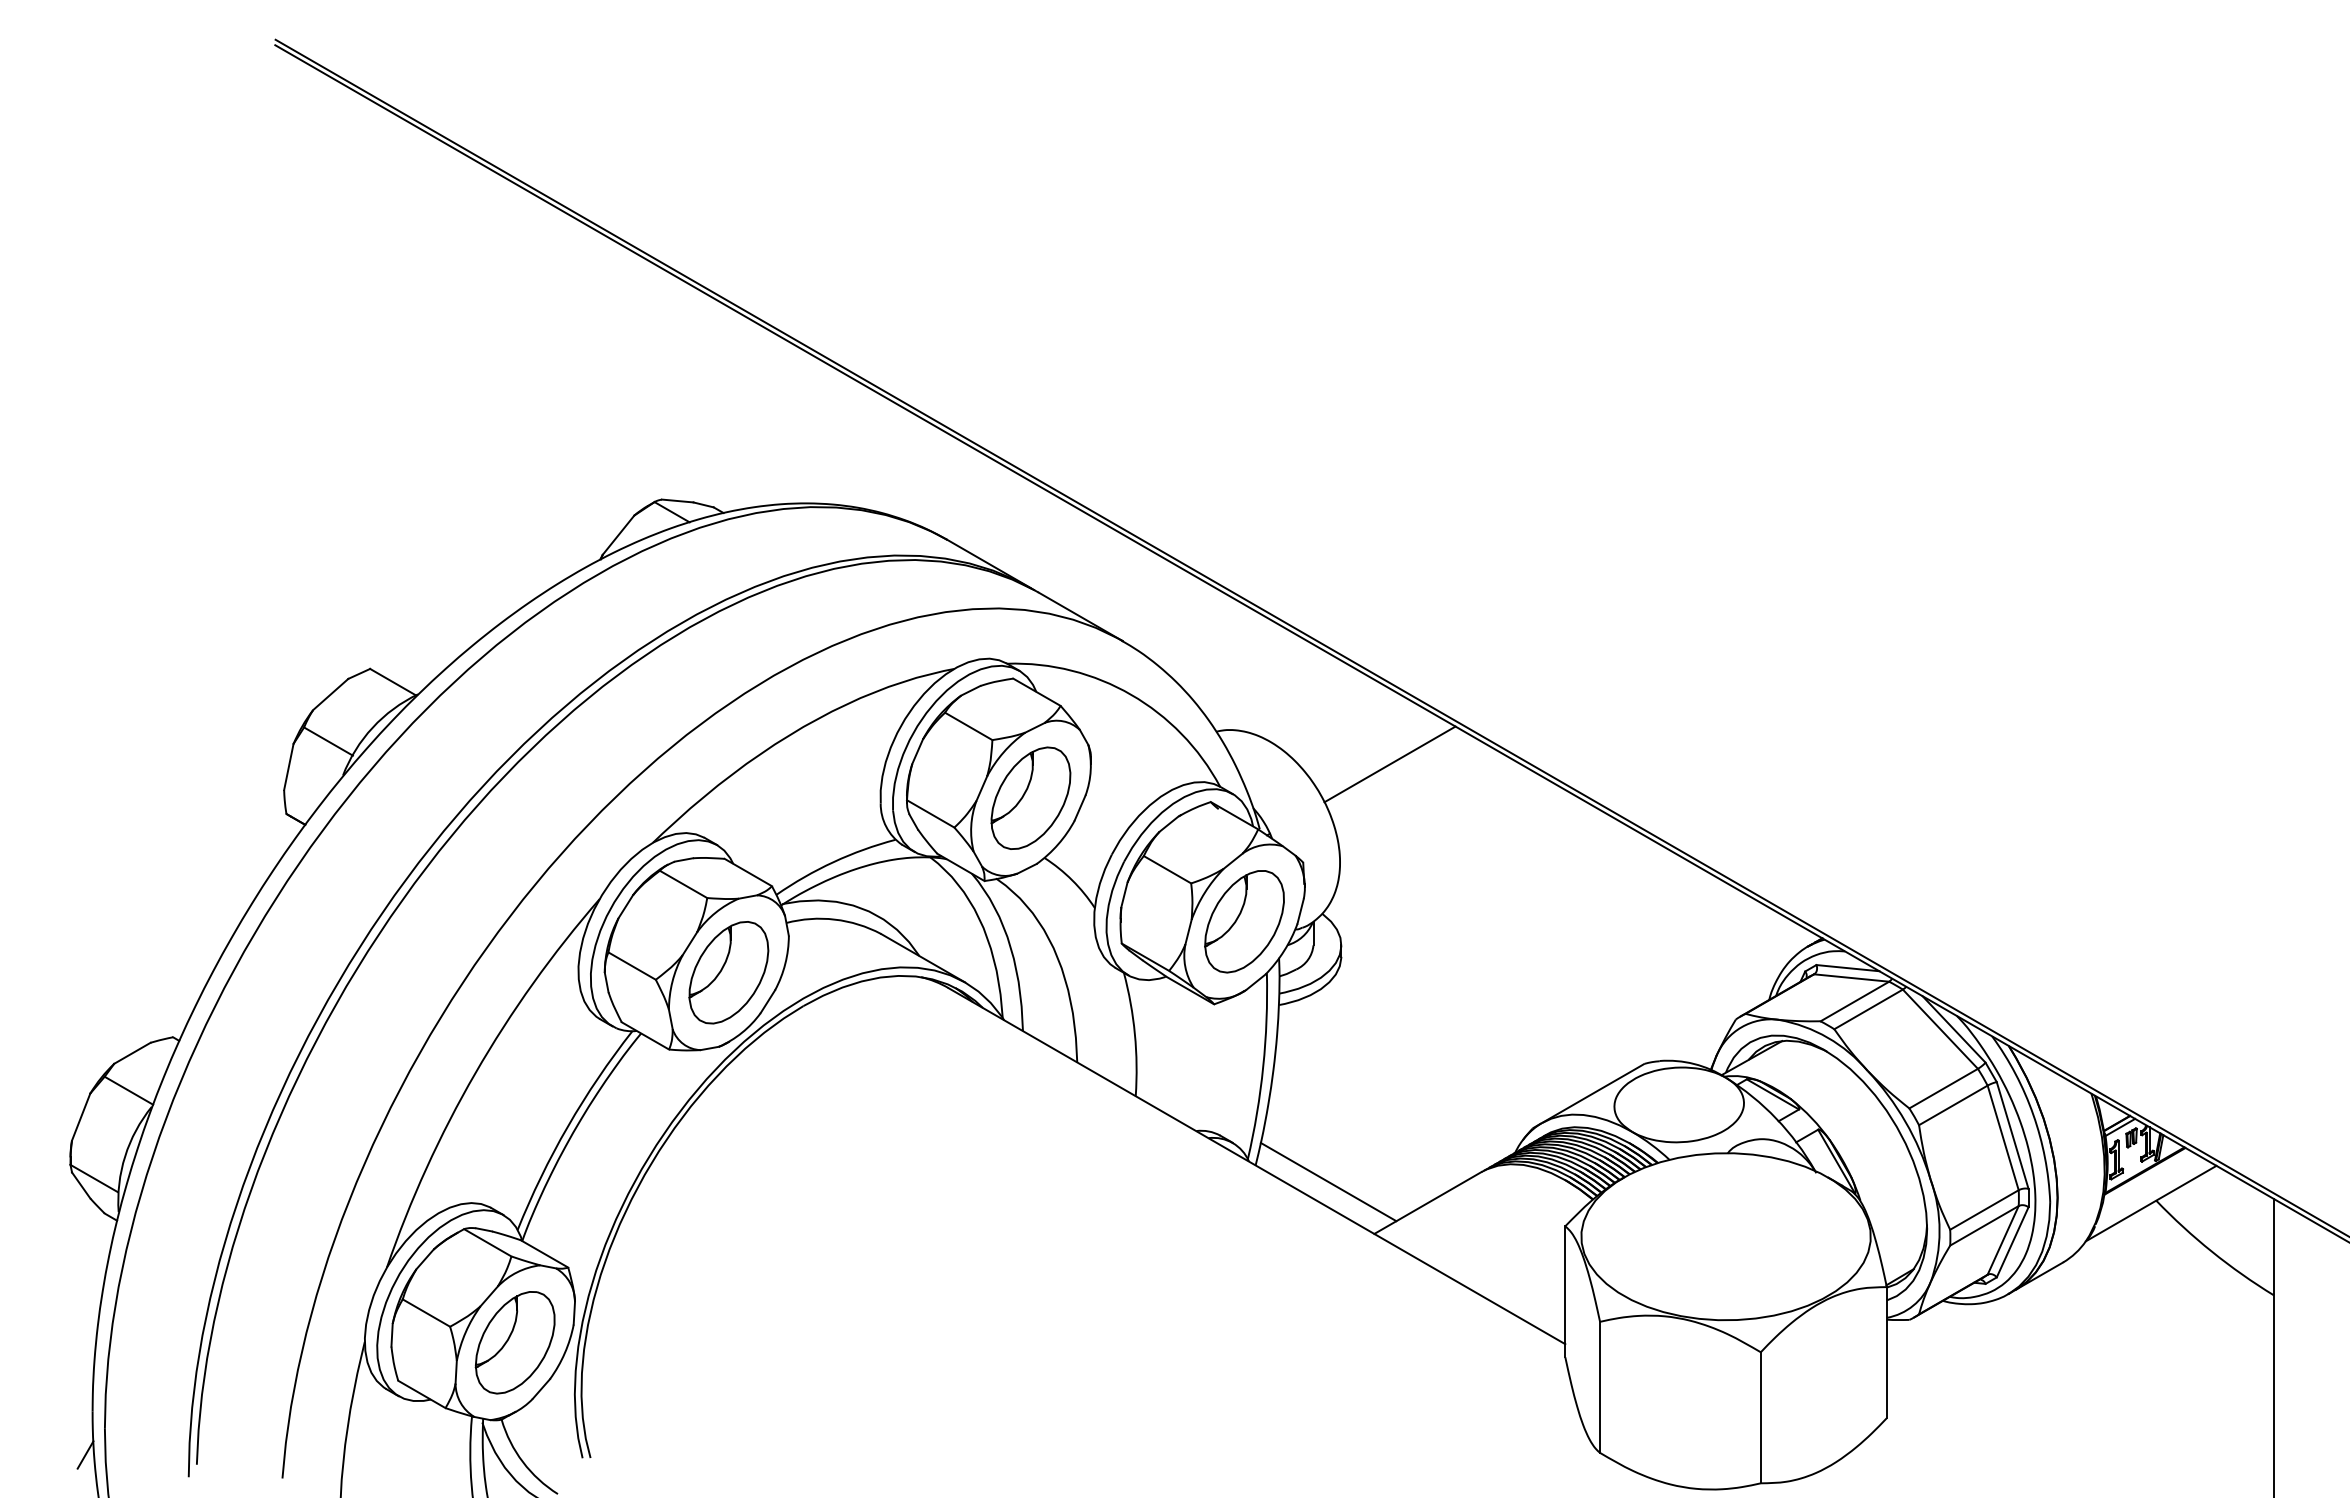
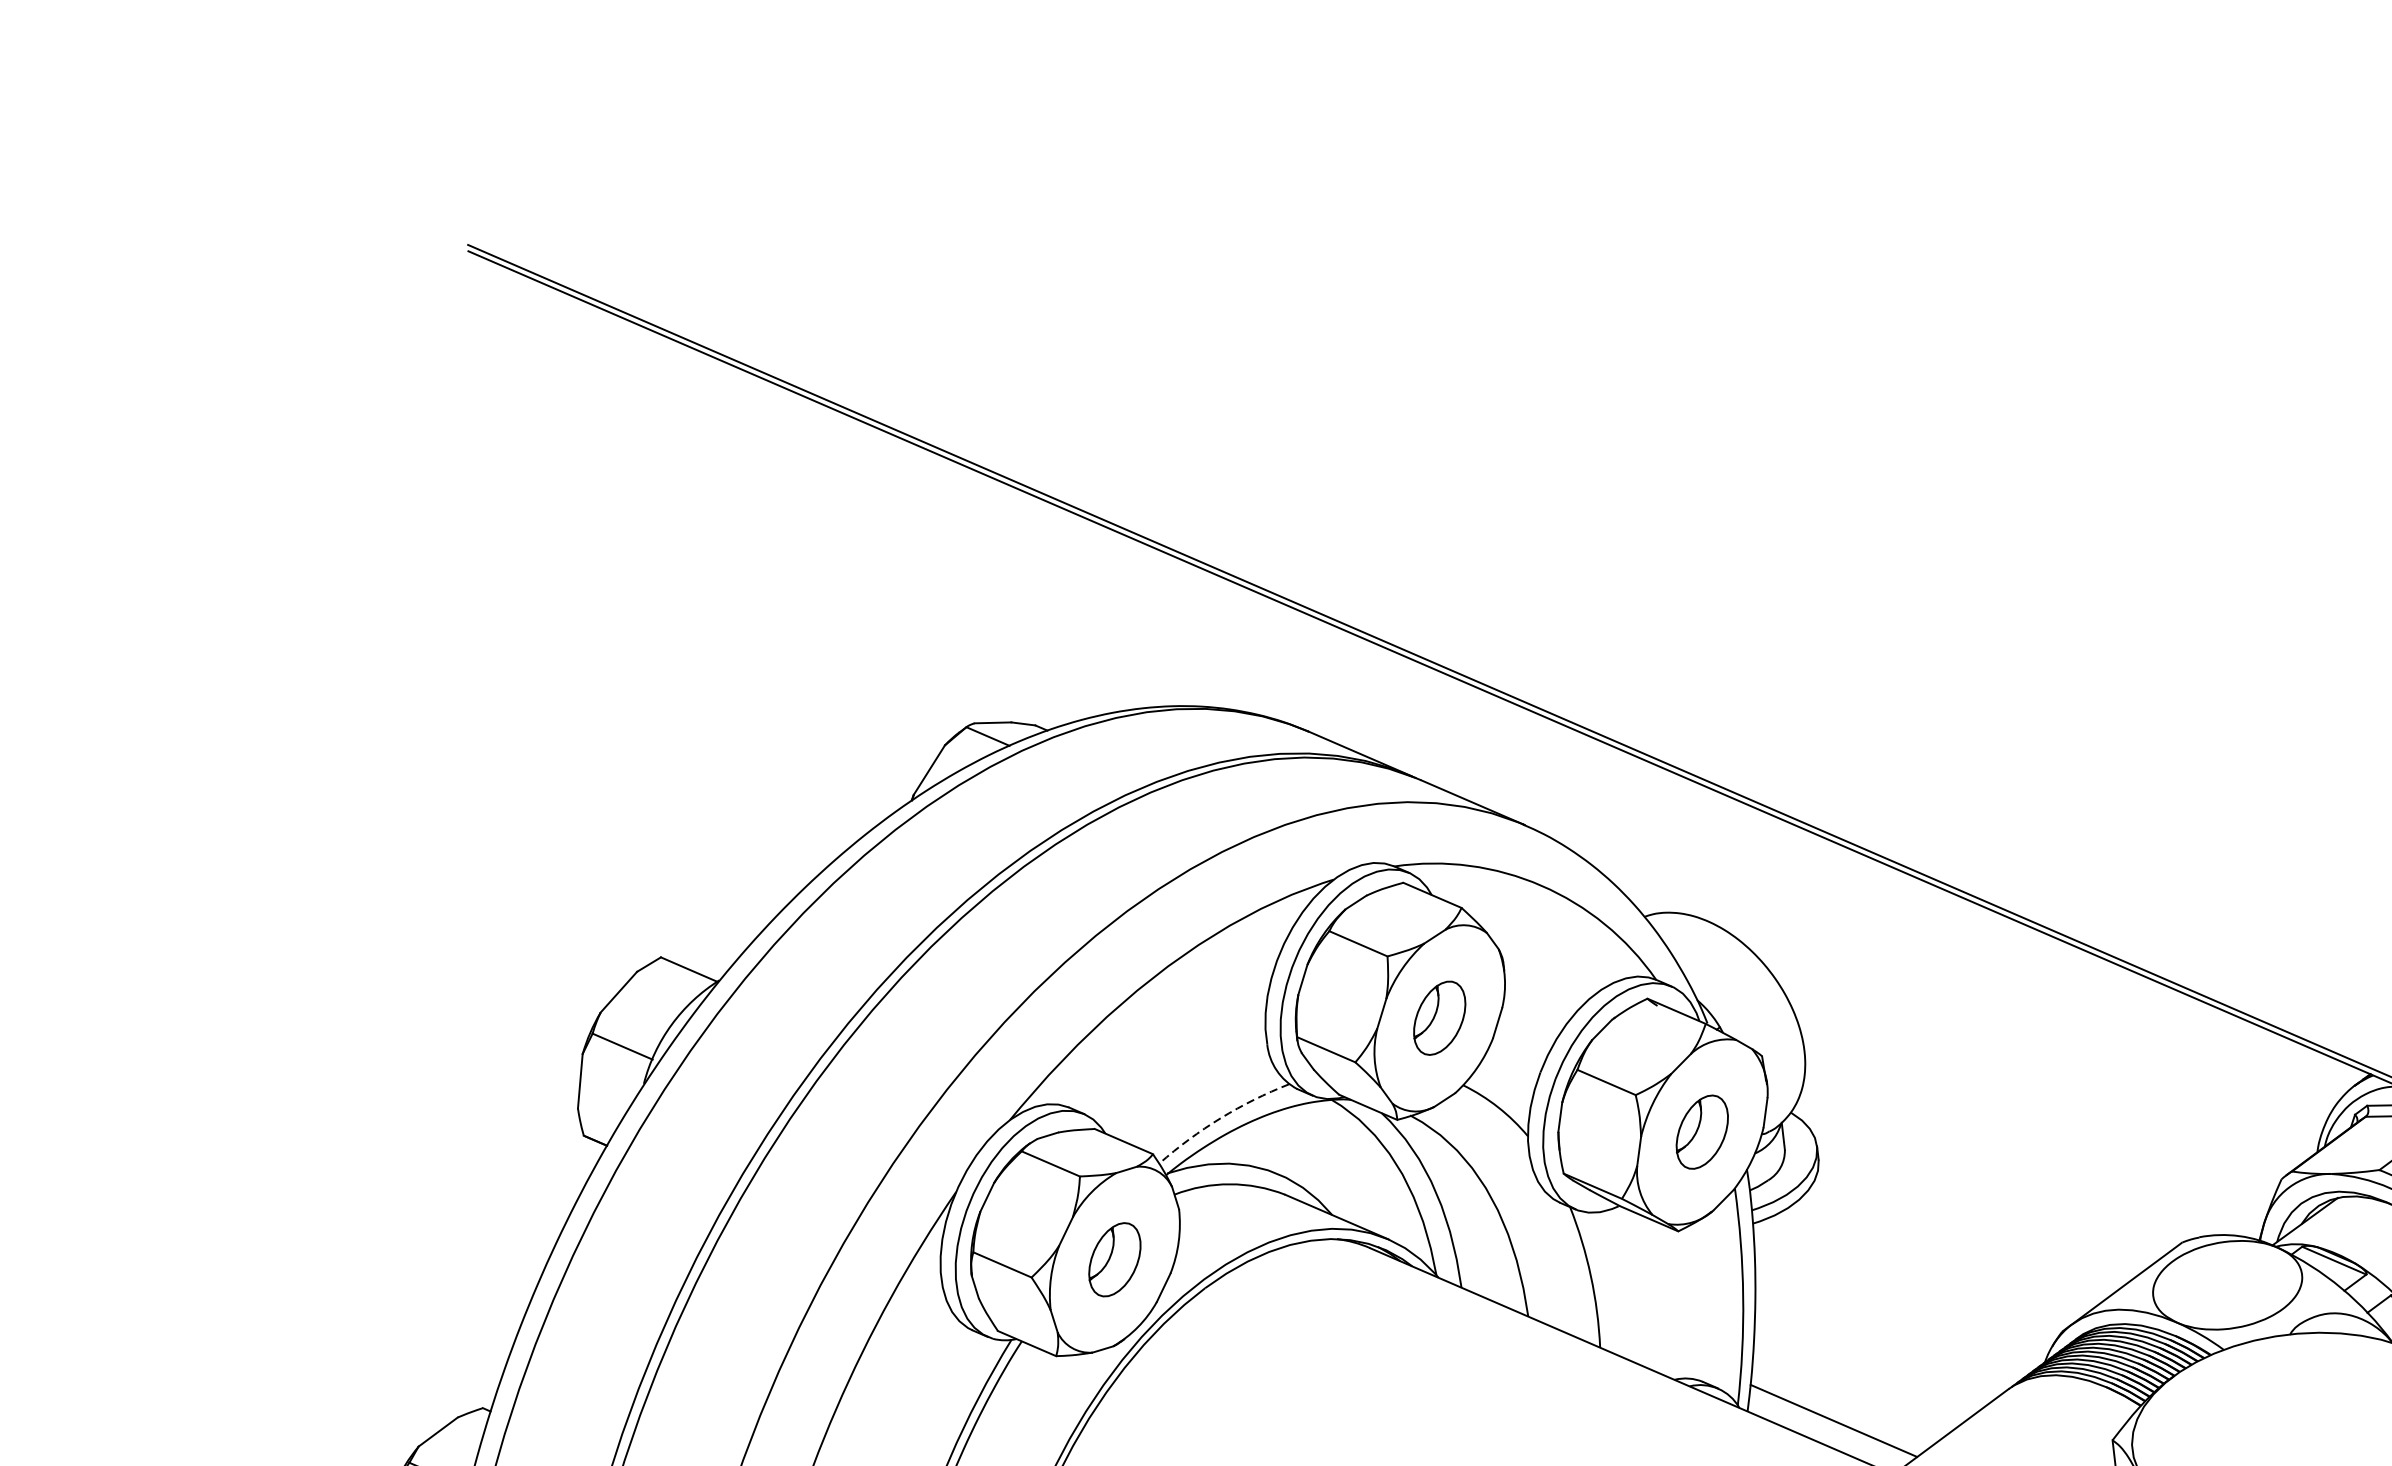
line: (1389, 764) -> (1848, 931), removed
part: (1030, 797) -> (1439, 1017), size x0.6
arc: (833, 862) -> (1220, 1118), solid -> dashed
part: (1244, 921) -> (1702, 1131), size x0.6
part: (728, 972) -> (1114, 1259), size x0.6

